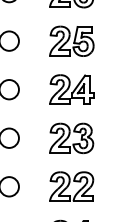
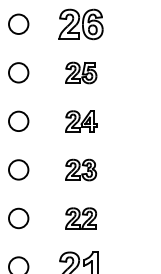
part: (71, 40) -> (80, 72), size x0.7
part: (71, 89) -> (80, 121), size x0.7
part: (71, 137) -> (80, 169), size x0.7
part: (71, 186) -> (80, 218), size x0.7

